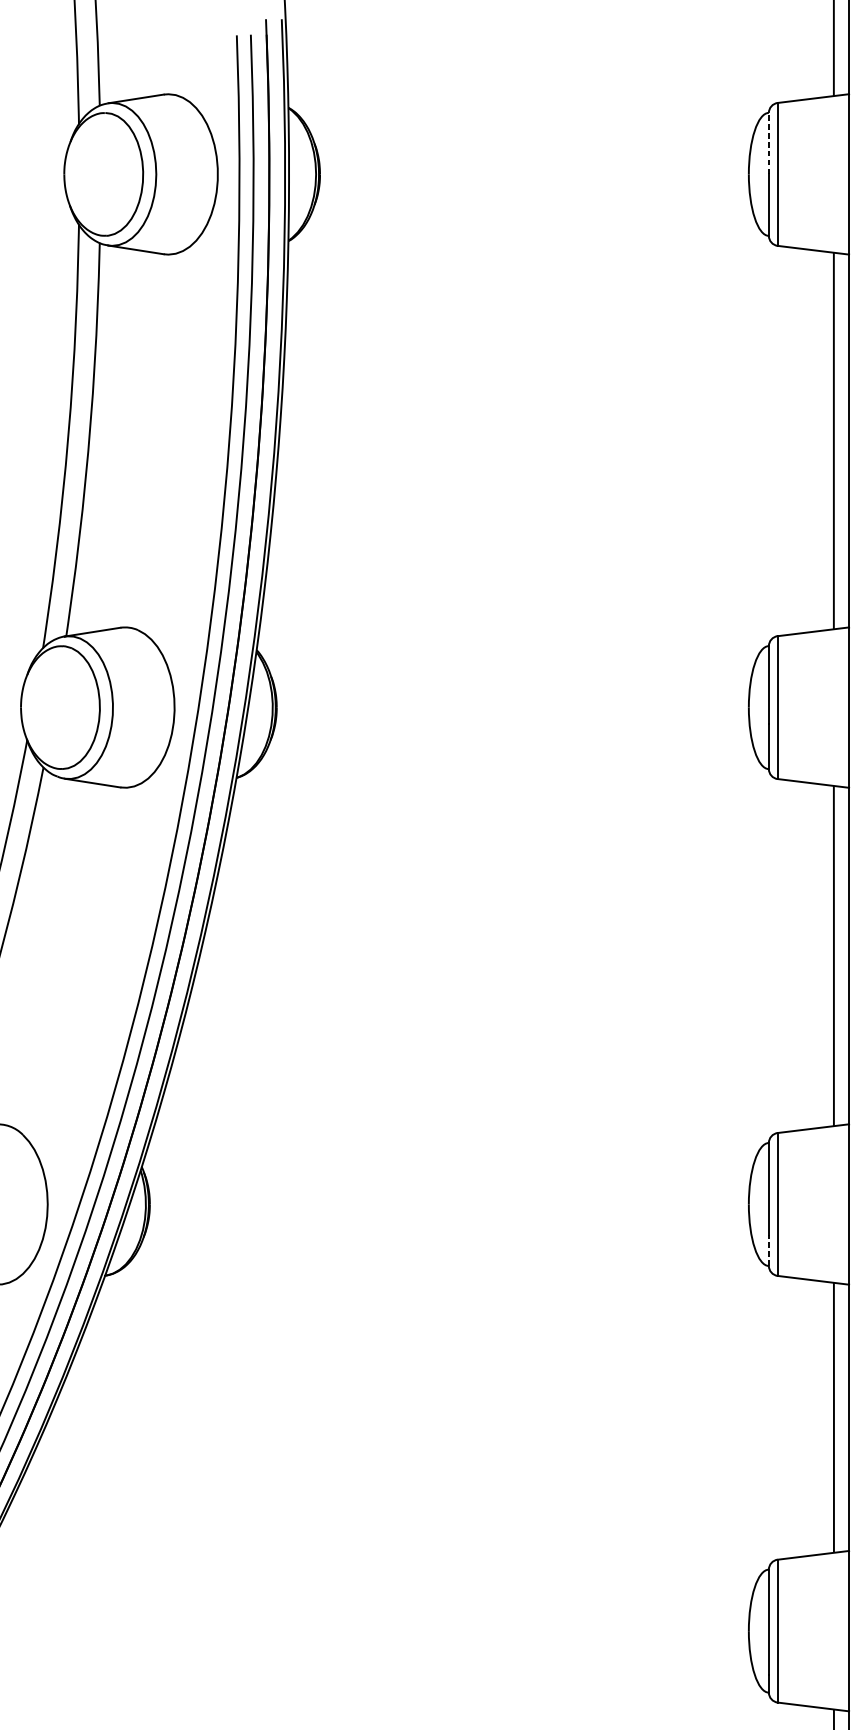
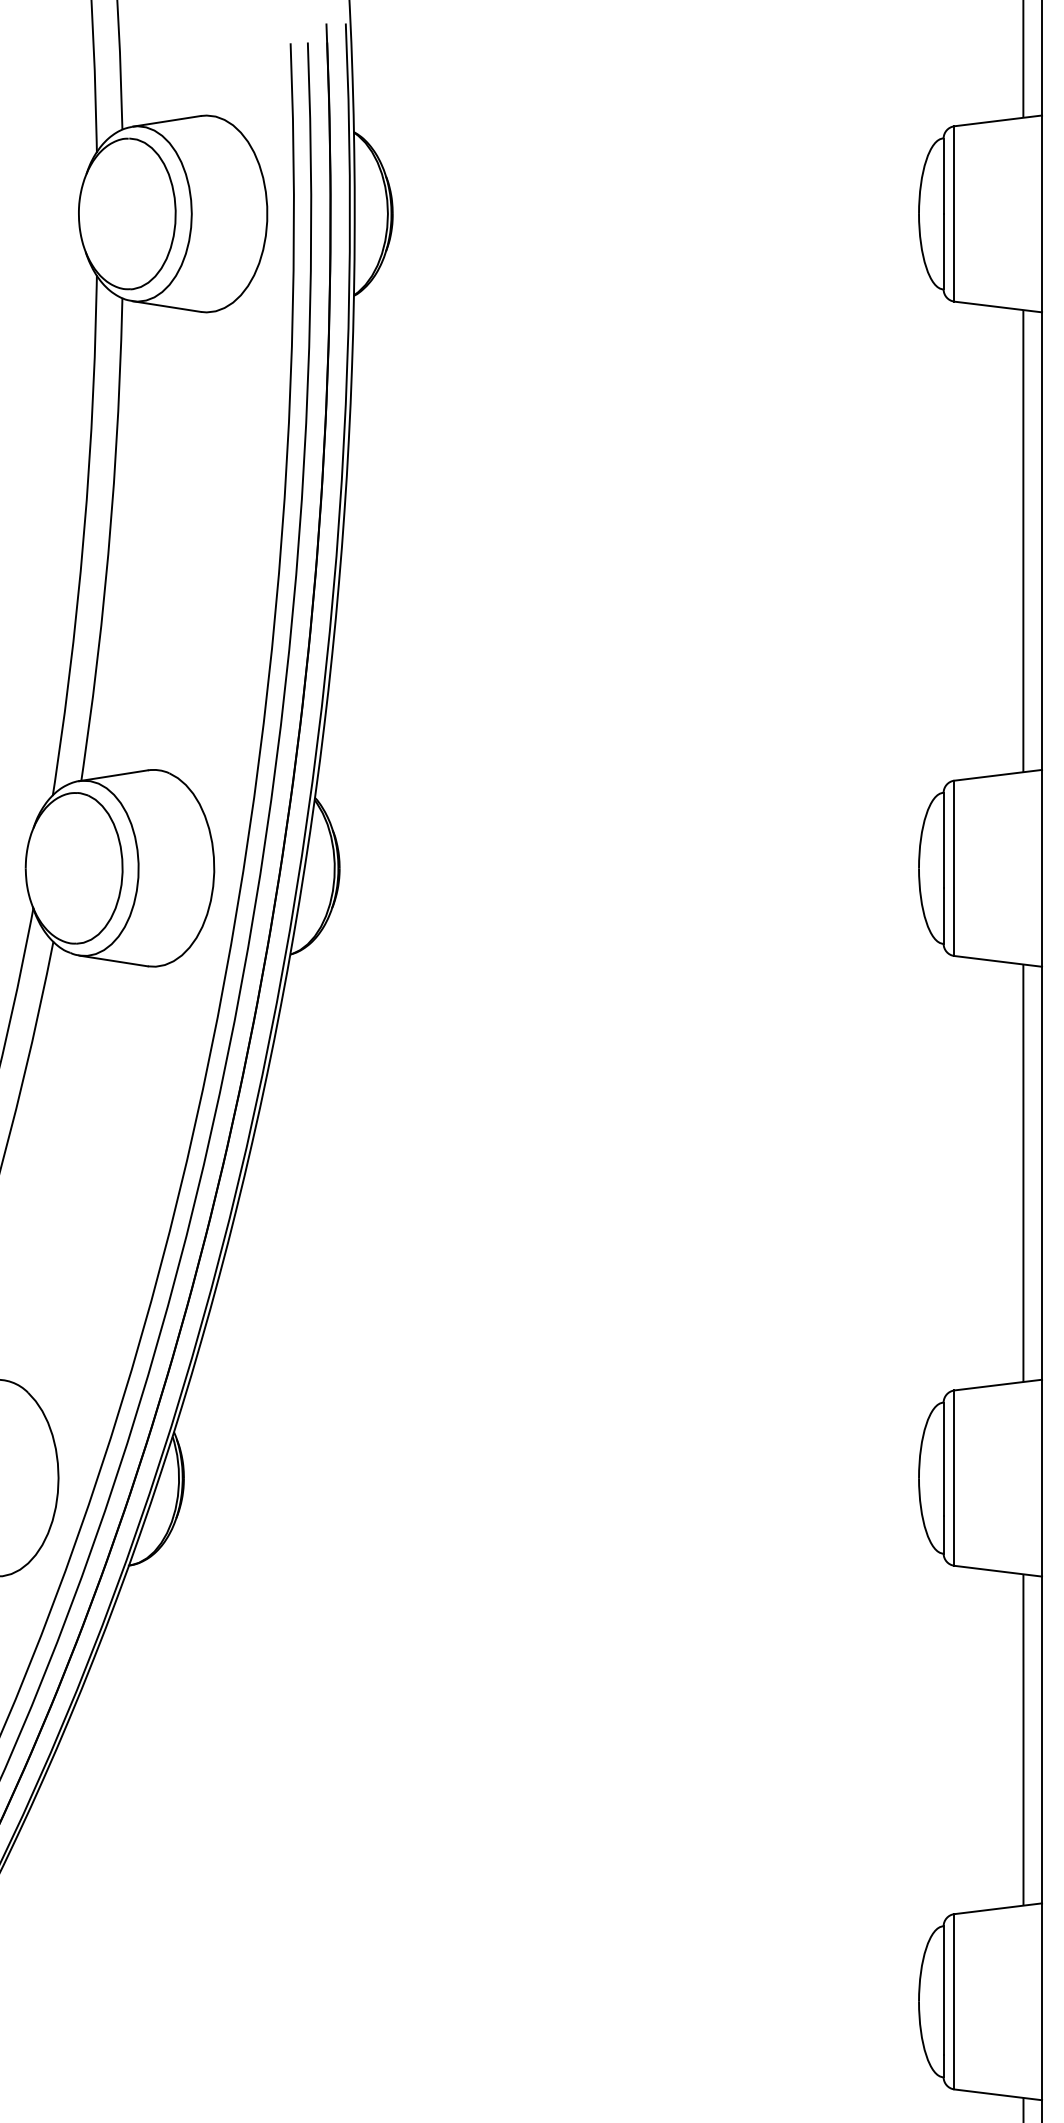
line: (768, 143) -> (943, 176), dashed -> solid
line: (768, 1250) -> (943, 1534), dashed -> solid

